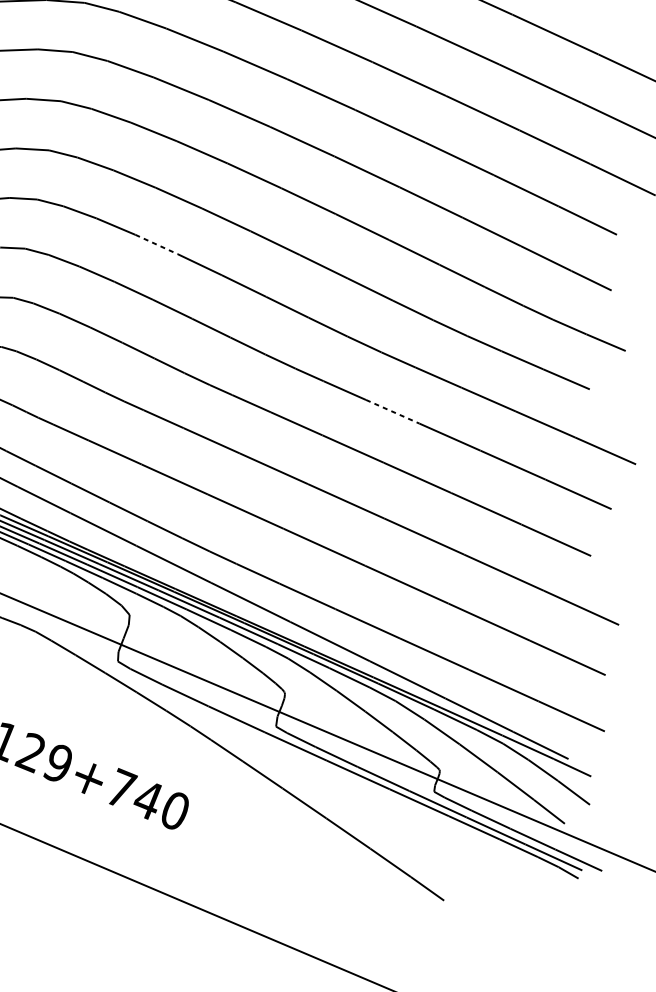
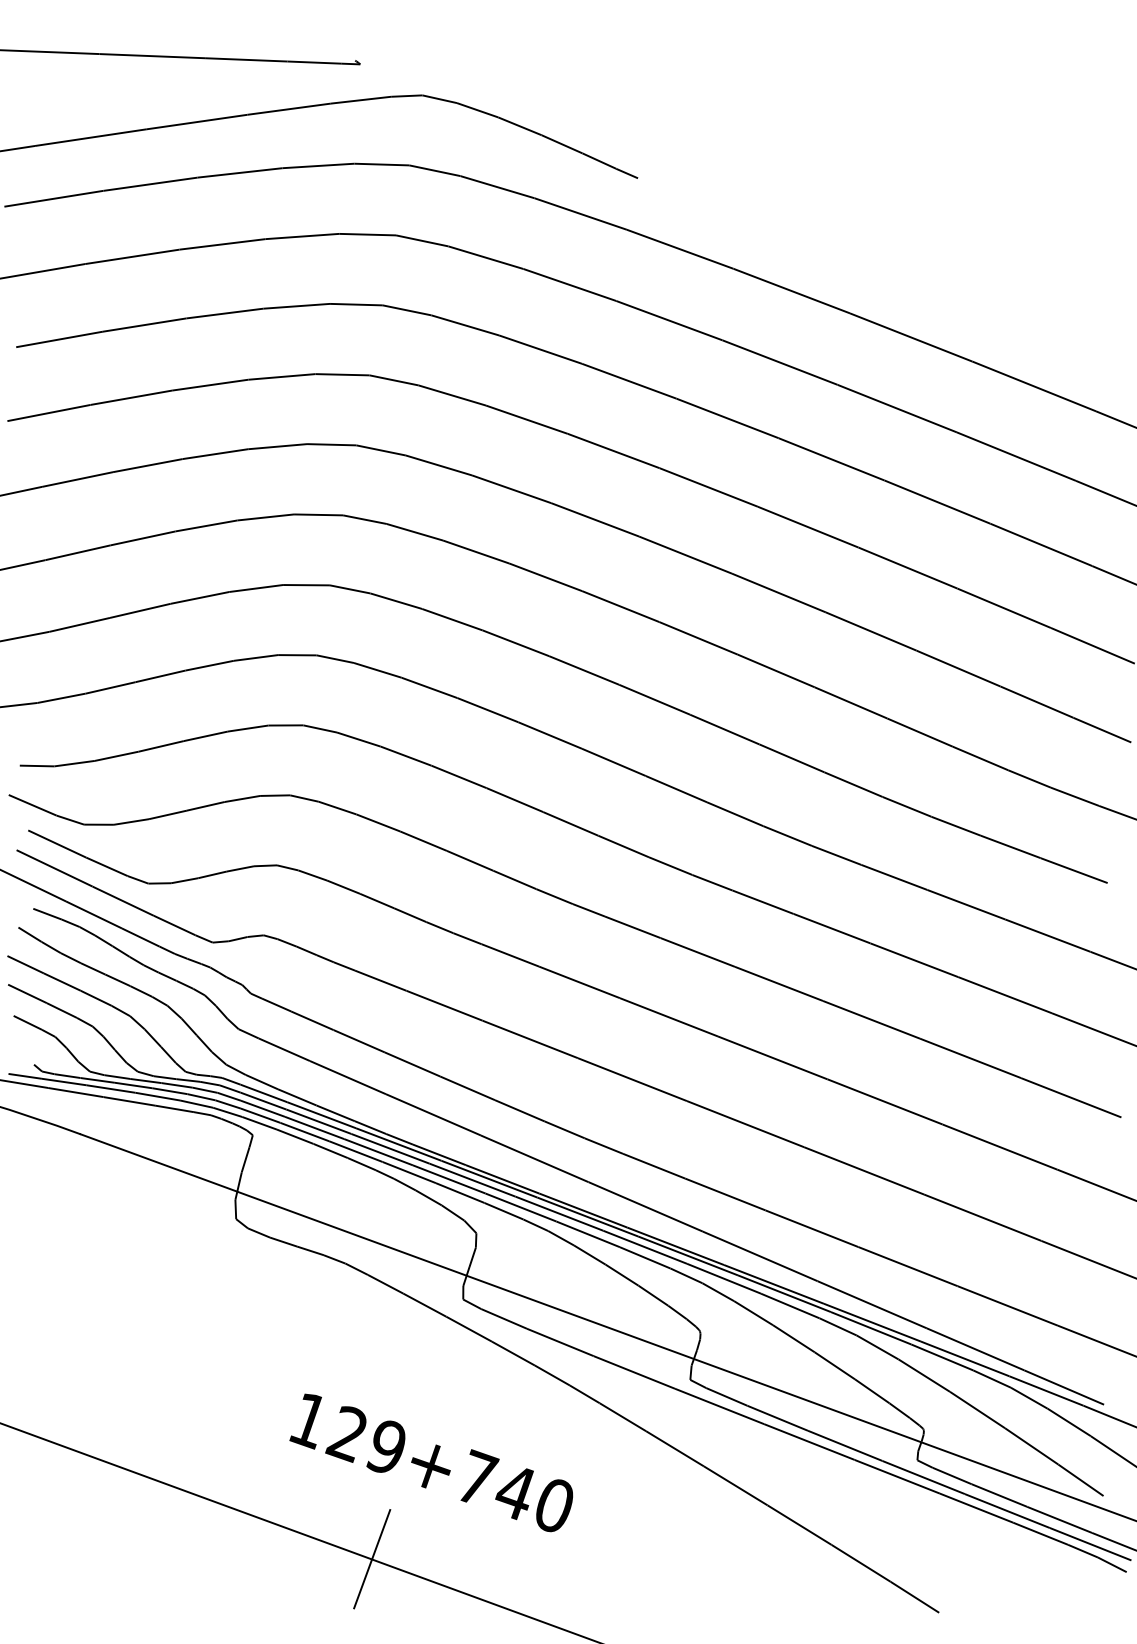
line: (156, 244) -> (487, 710), dashed -> solid
line: (393, 411) -> (832, 928), dashed -> solid
line: (44, 842) -> (372, 1559), added

